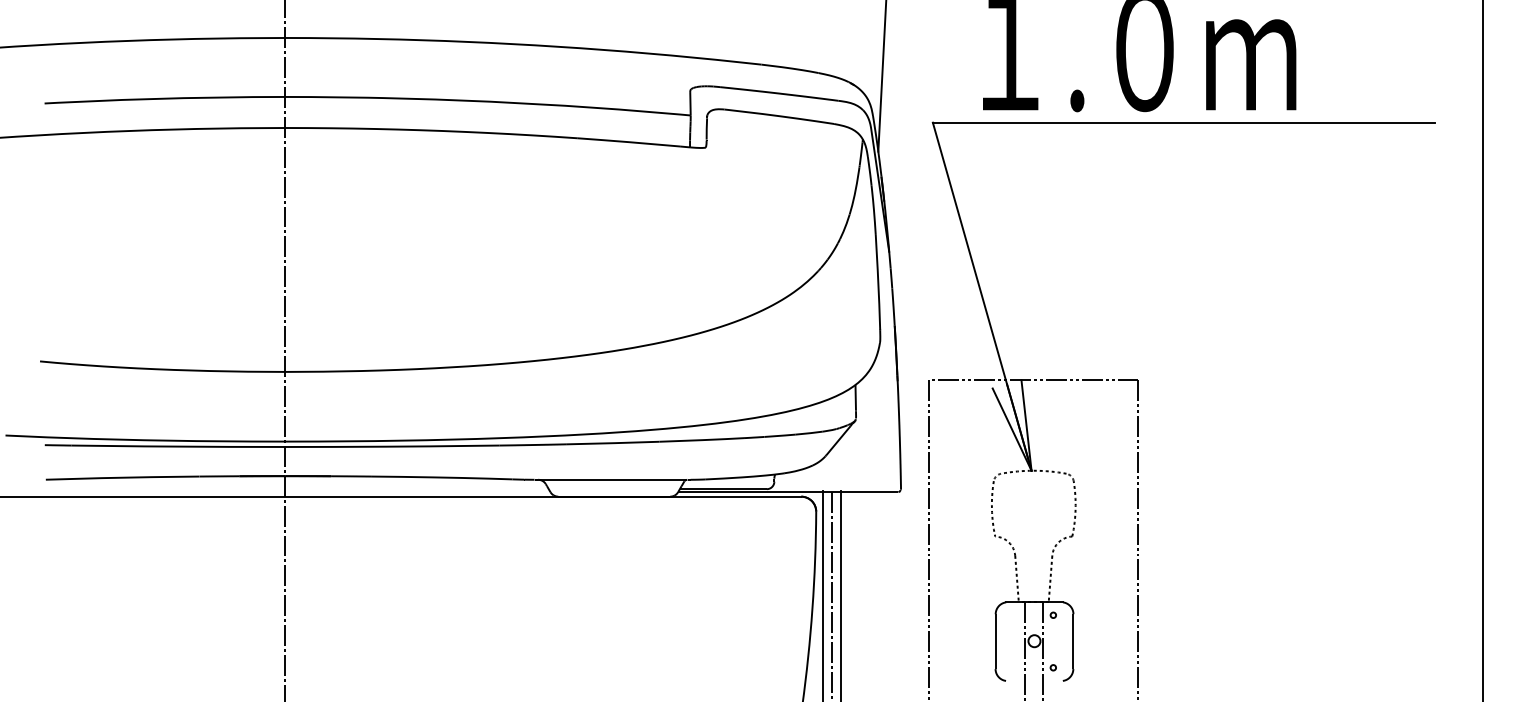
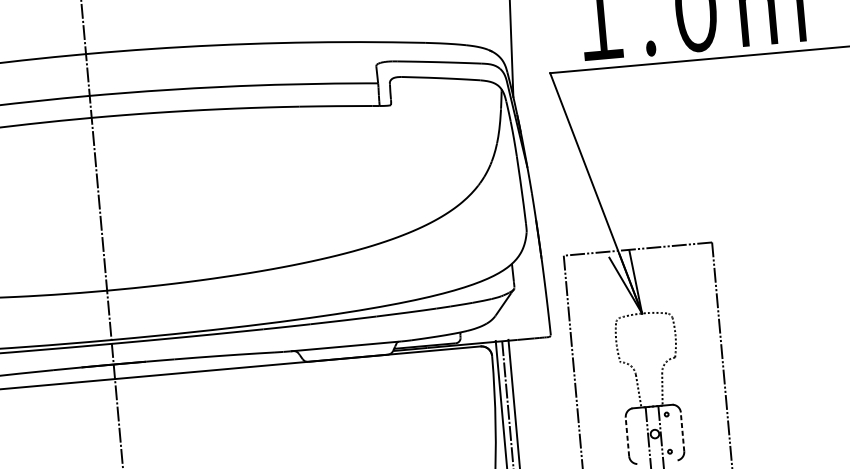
line: (995, 641) -> (627, 436), solid -> dashed
line: (1073, 641) -> (682, 431), solid -> dashed

